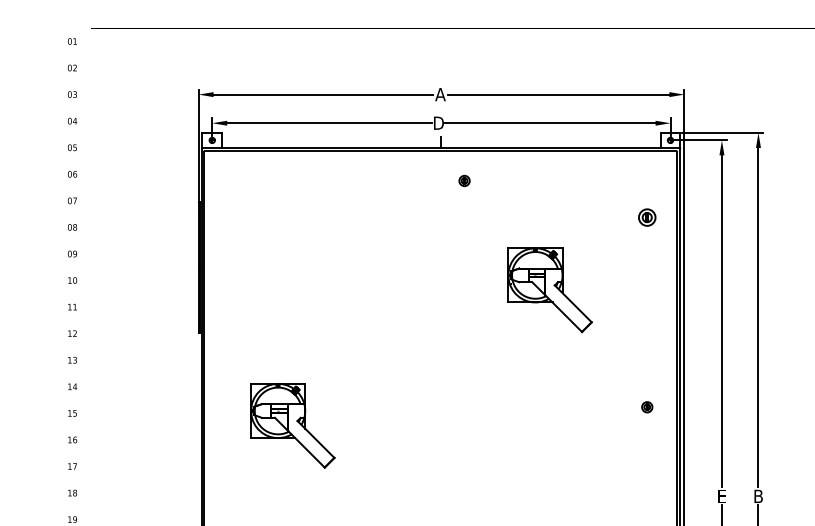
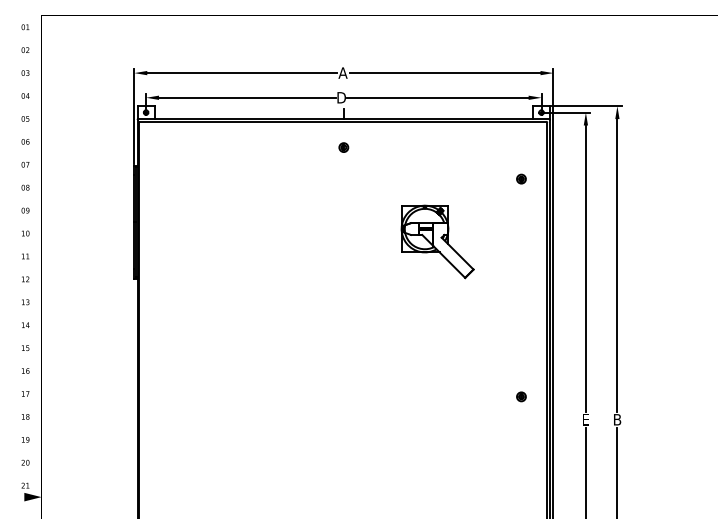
part: (464, 180) -> (343, 147), moved
part: (647, 216) -> (521, 178), size x0.62
part: (647, 406) -> (521, 396), moved
part: (292, 425) -> (215, 358), removed

